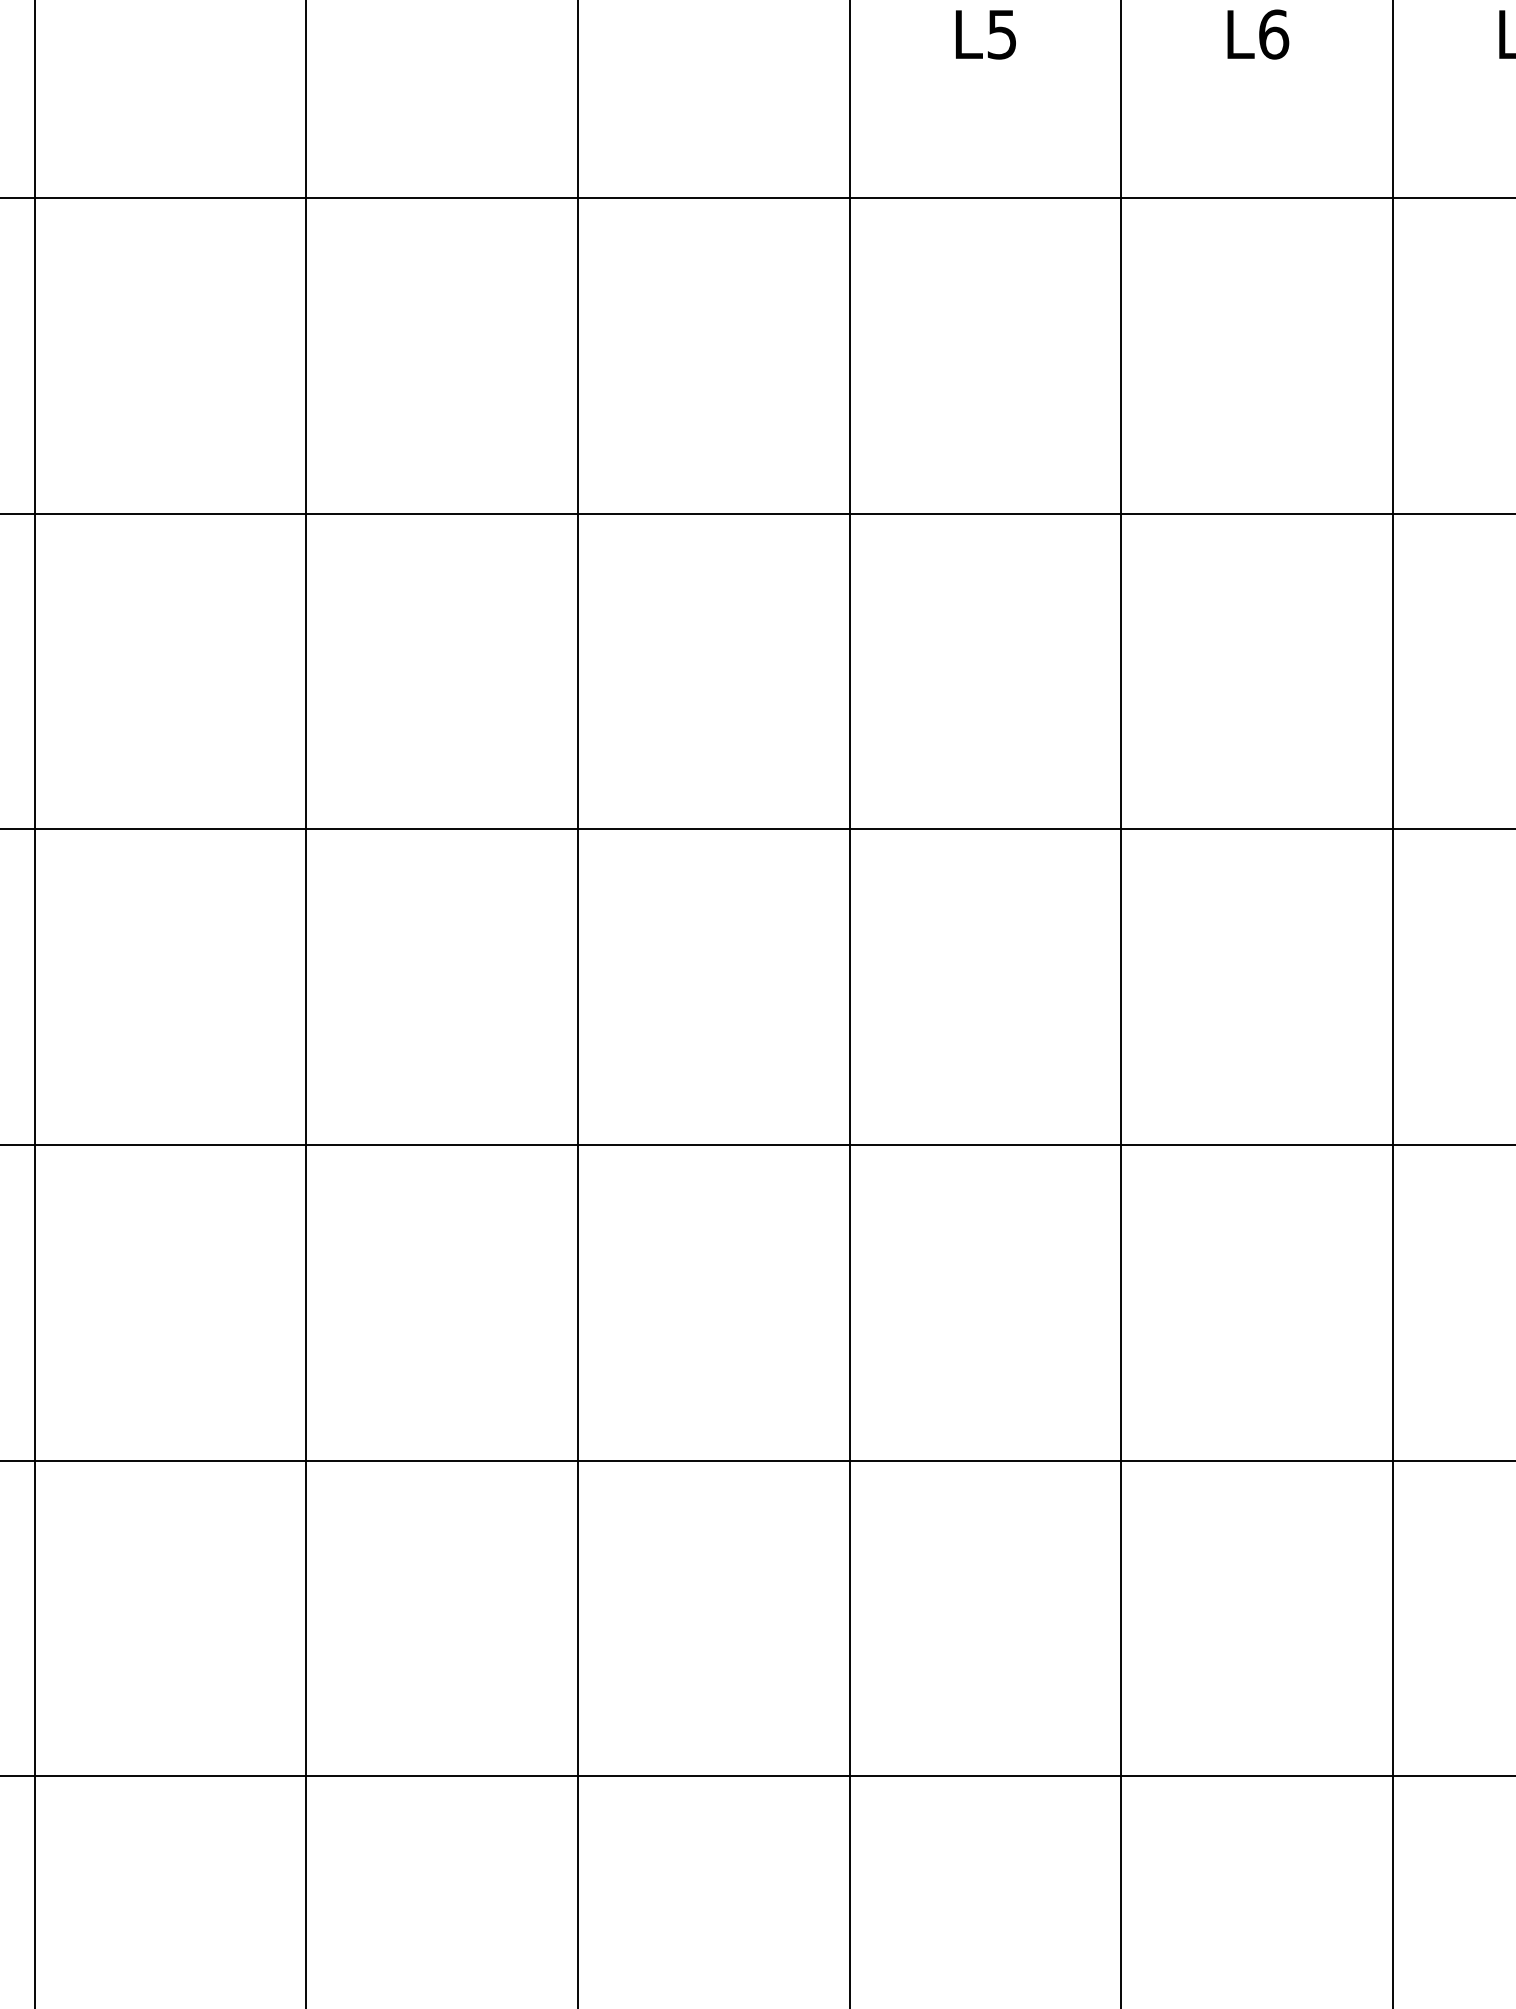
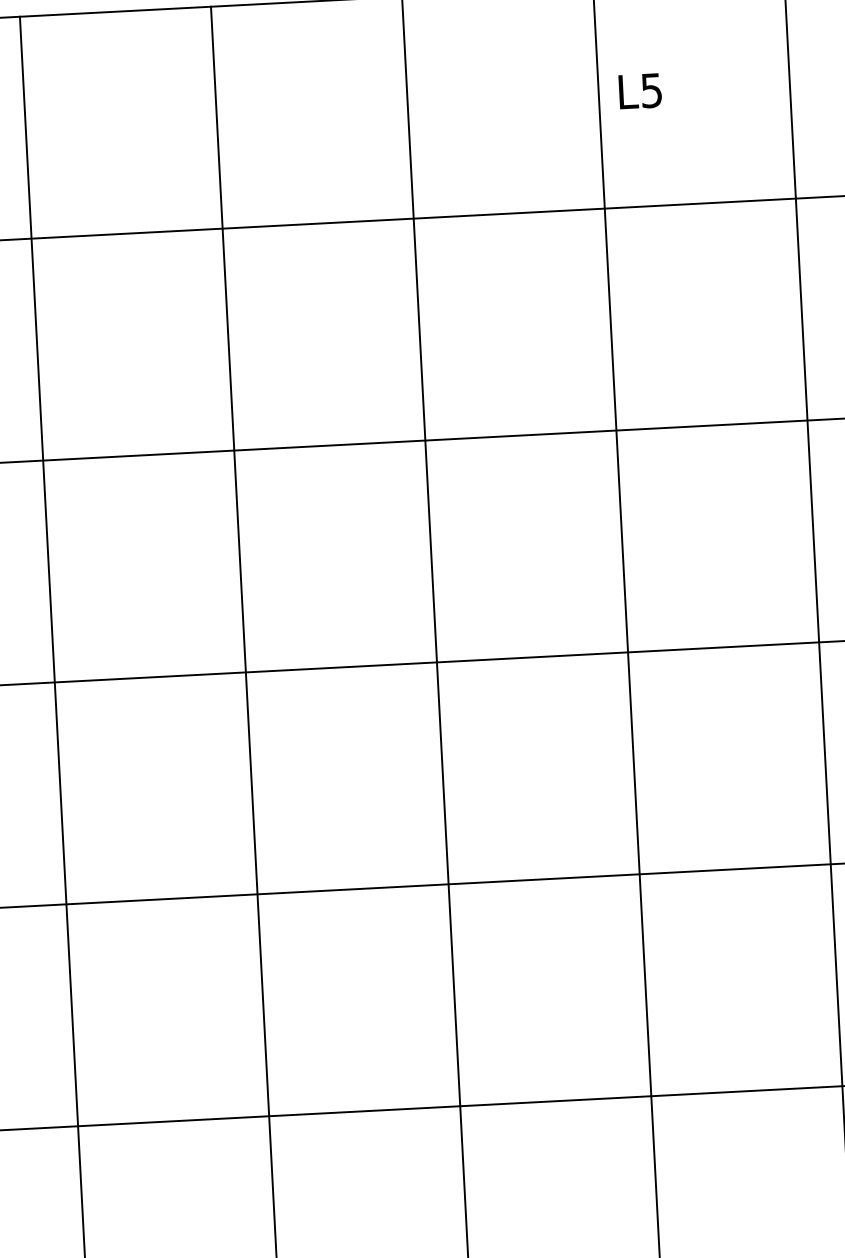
text: (985, 34) -> (640, 91), moved

